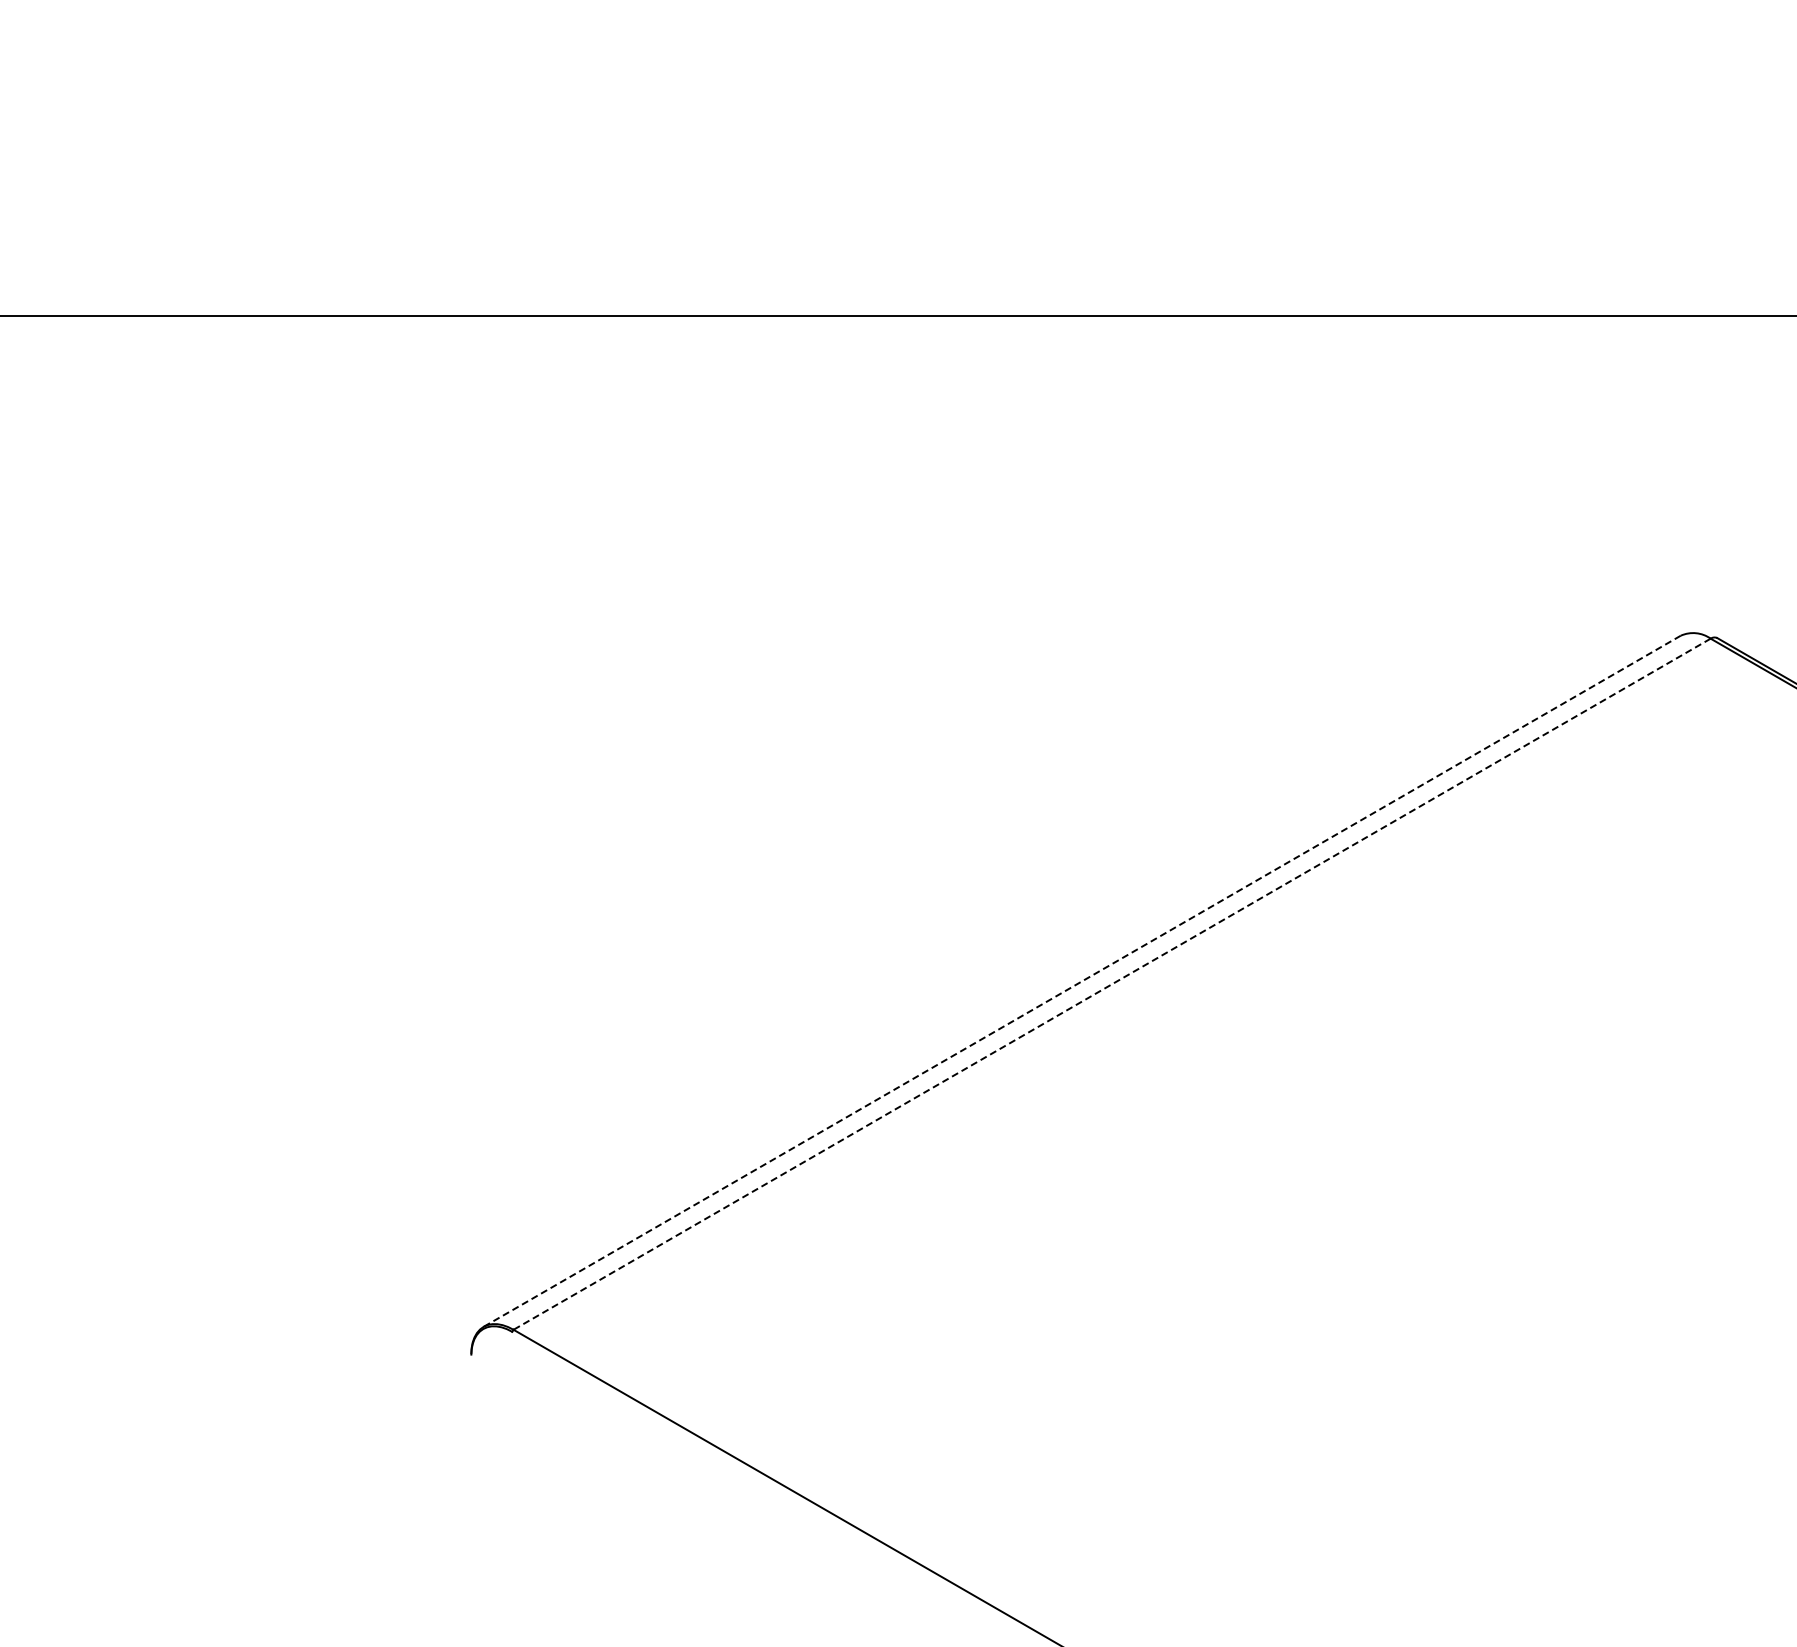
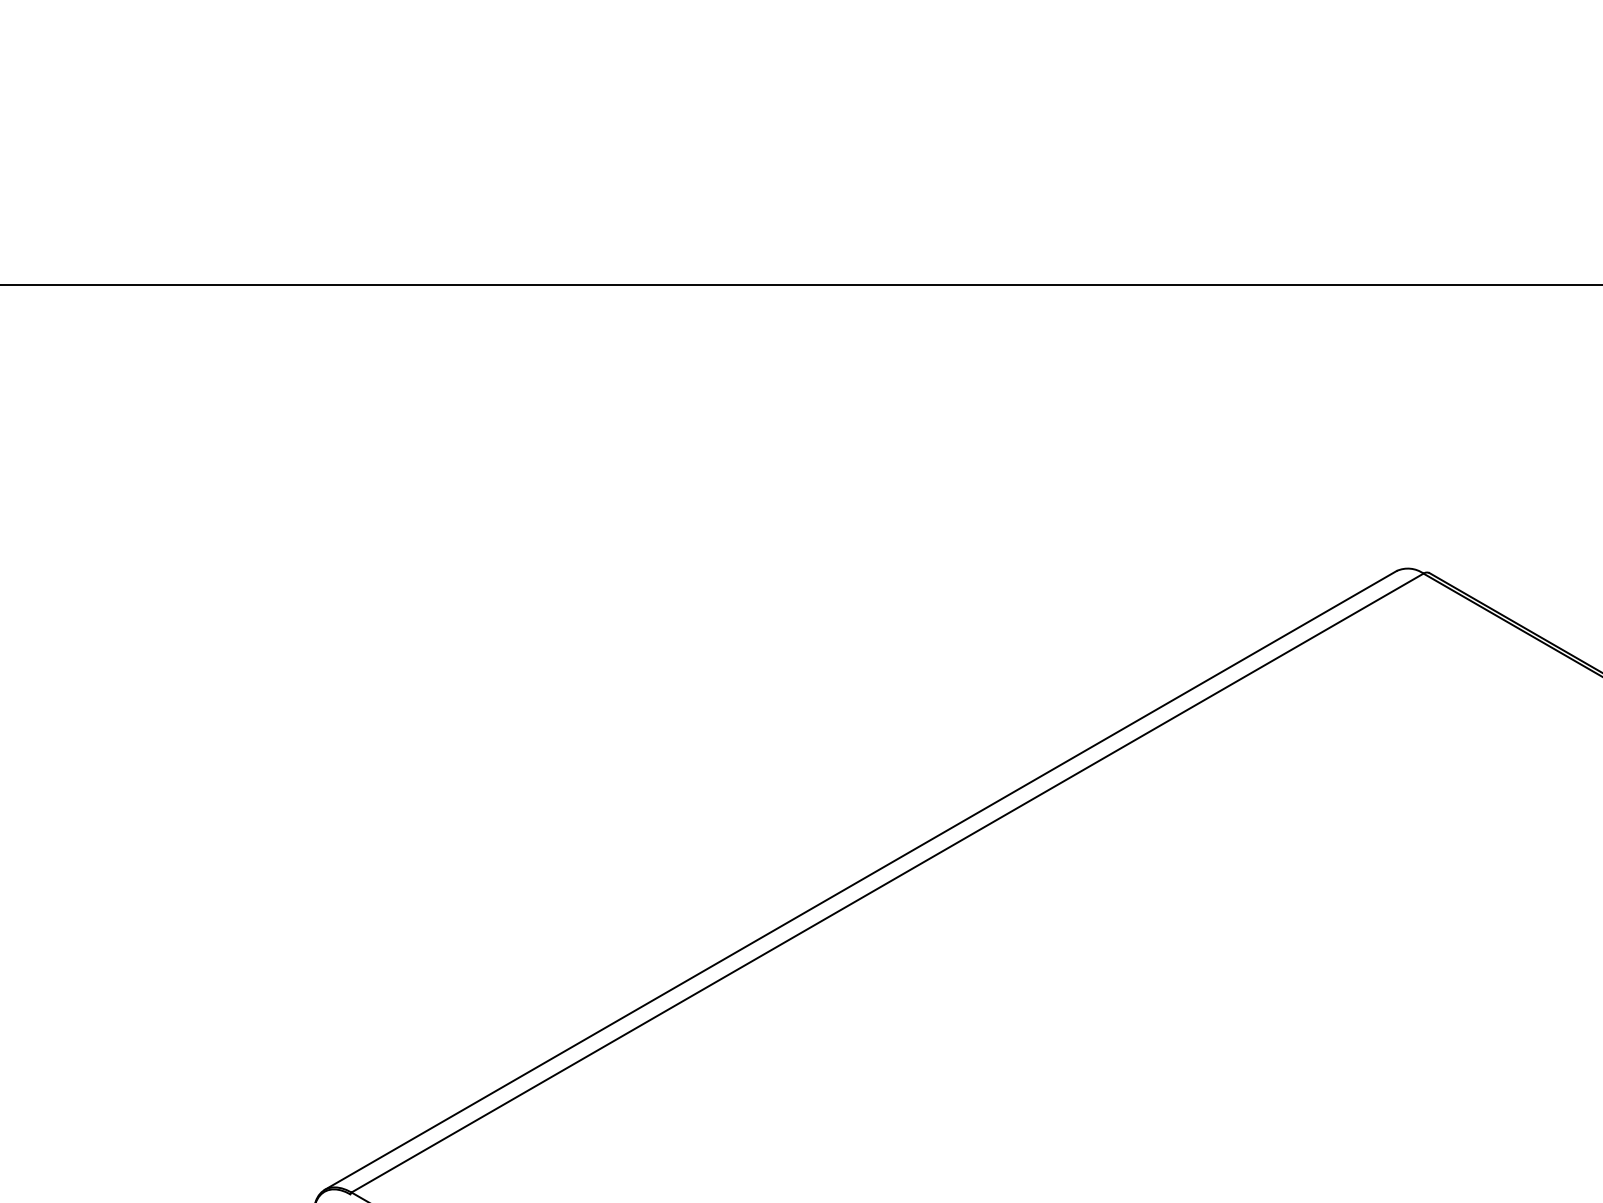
line: (1081, 981) -> (860, 880), dashed -> solid
line: (1111, 984) -> (886, 883), dashed -> solid

